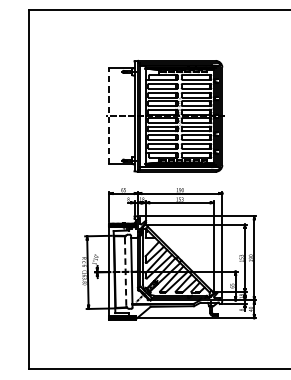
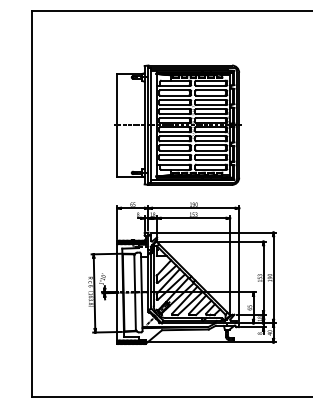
line: (109, 116) -> (117, 125), dashed -> solid
line: (125, 271) -> (135, 292), dashed -> solid

